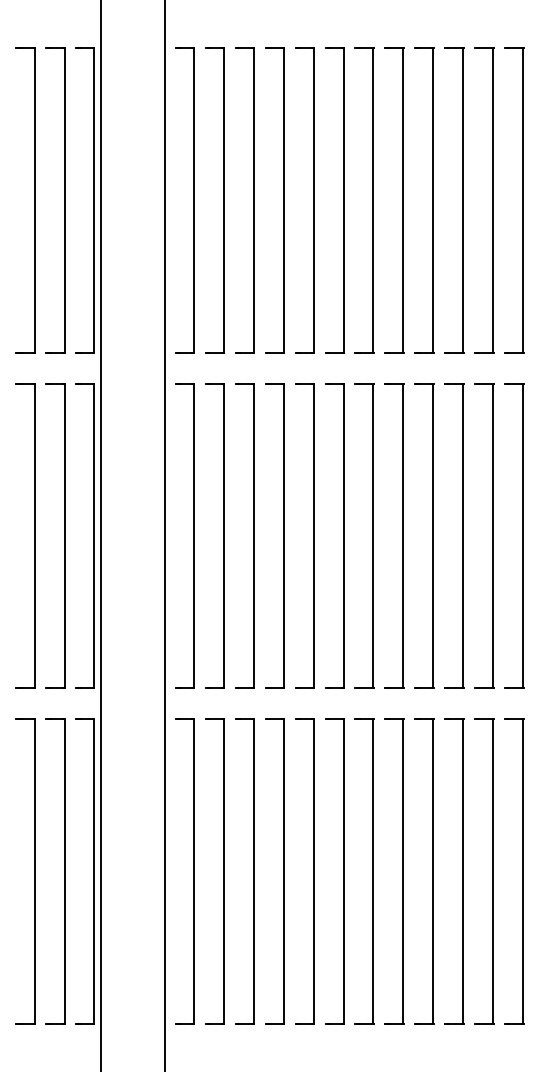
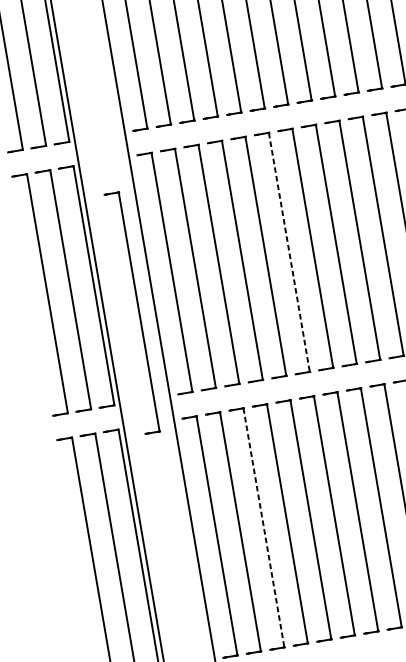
line: (343, 536) -> (289, 252), solid -> dashed
part: (144, 577) -> (138, 311), added
line: (253, 872) -> (263, 528), solid -> dashed

